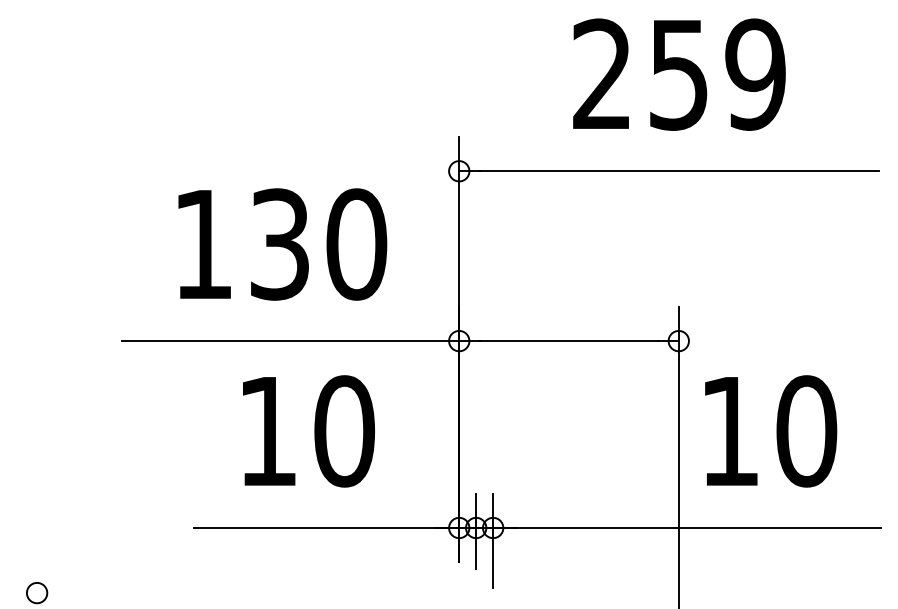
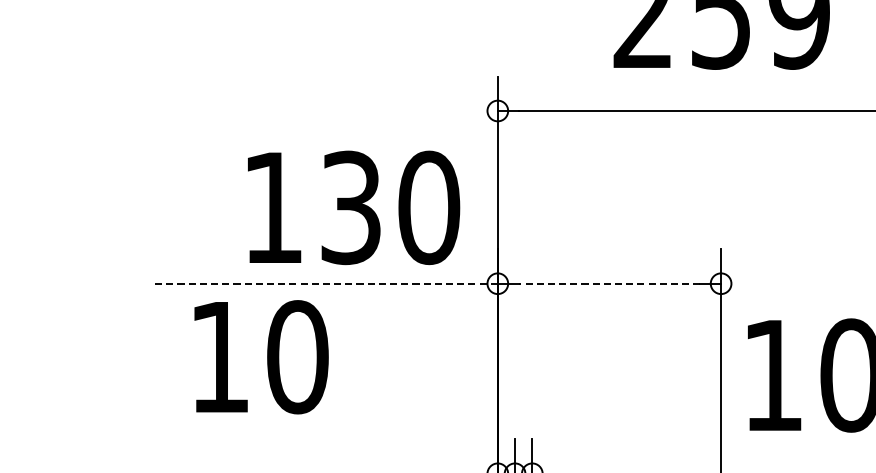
text: (282, 244) -> (353, 207), moved
line: (290, 341) -> (326, 284), solid -> dashed
line: (568, 341) -> (608, 284), solid -> dashed
text: (308, 431) -> (261, 357), moved

